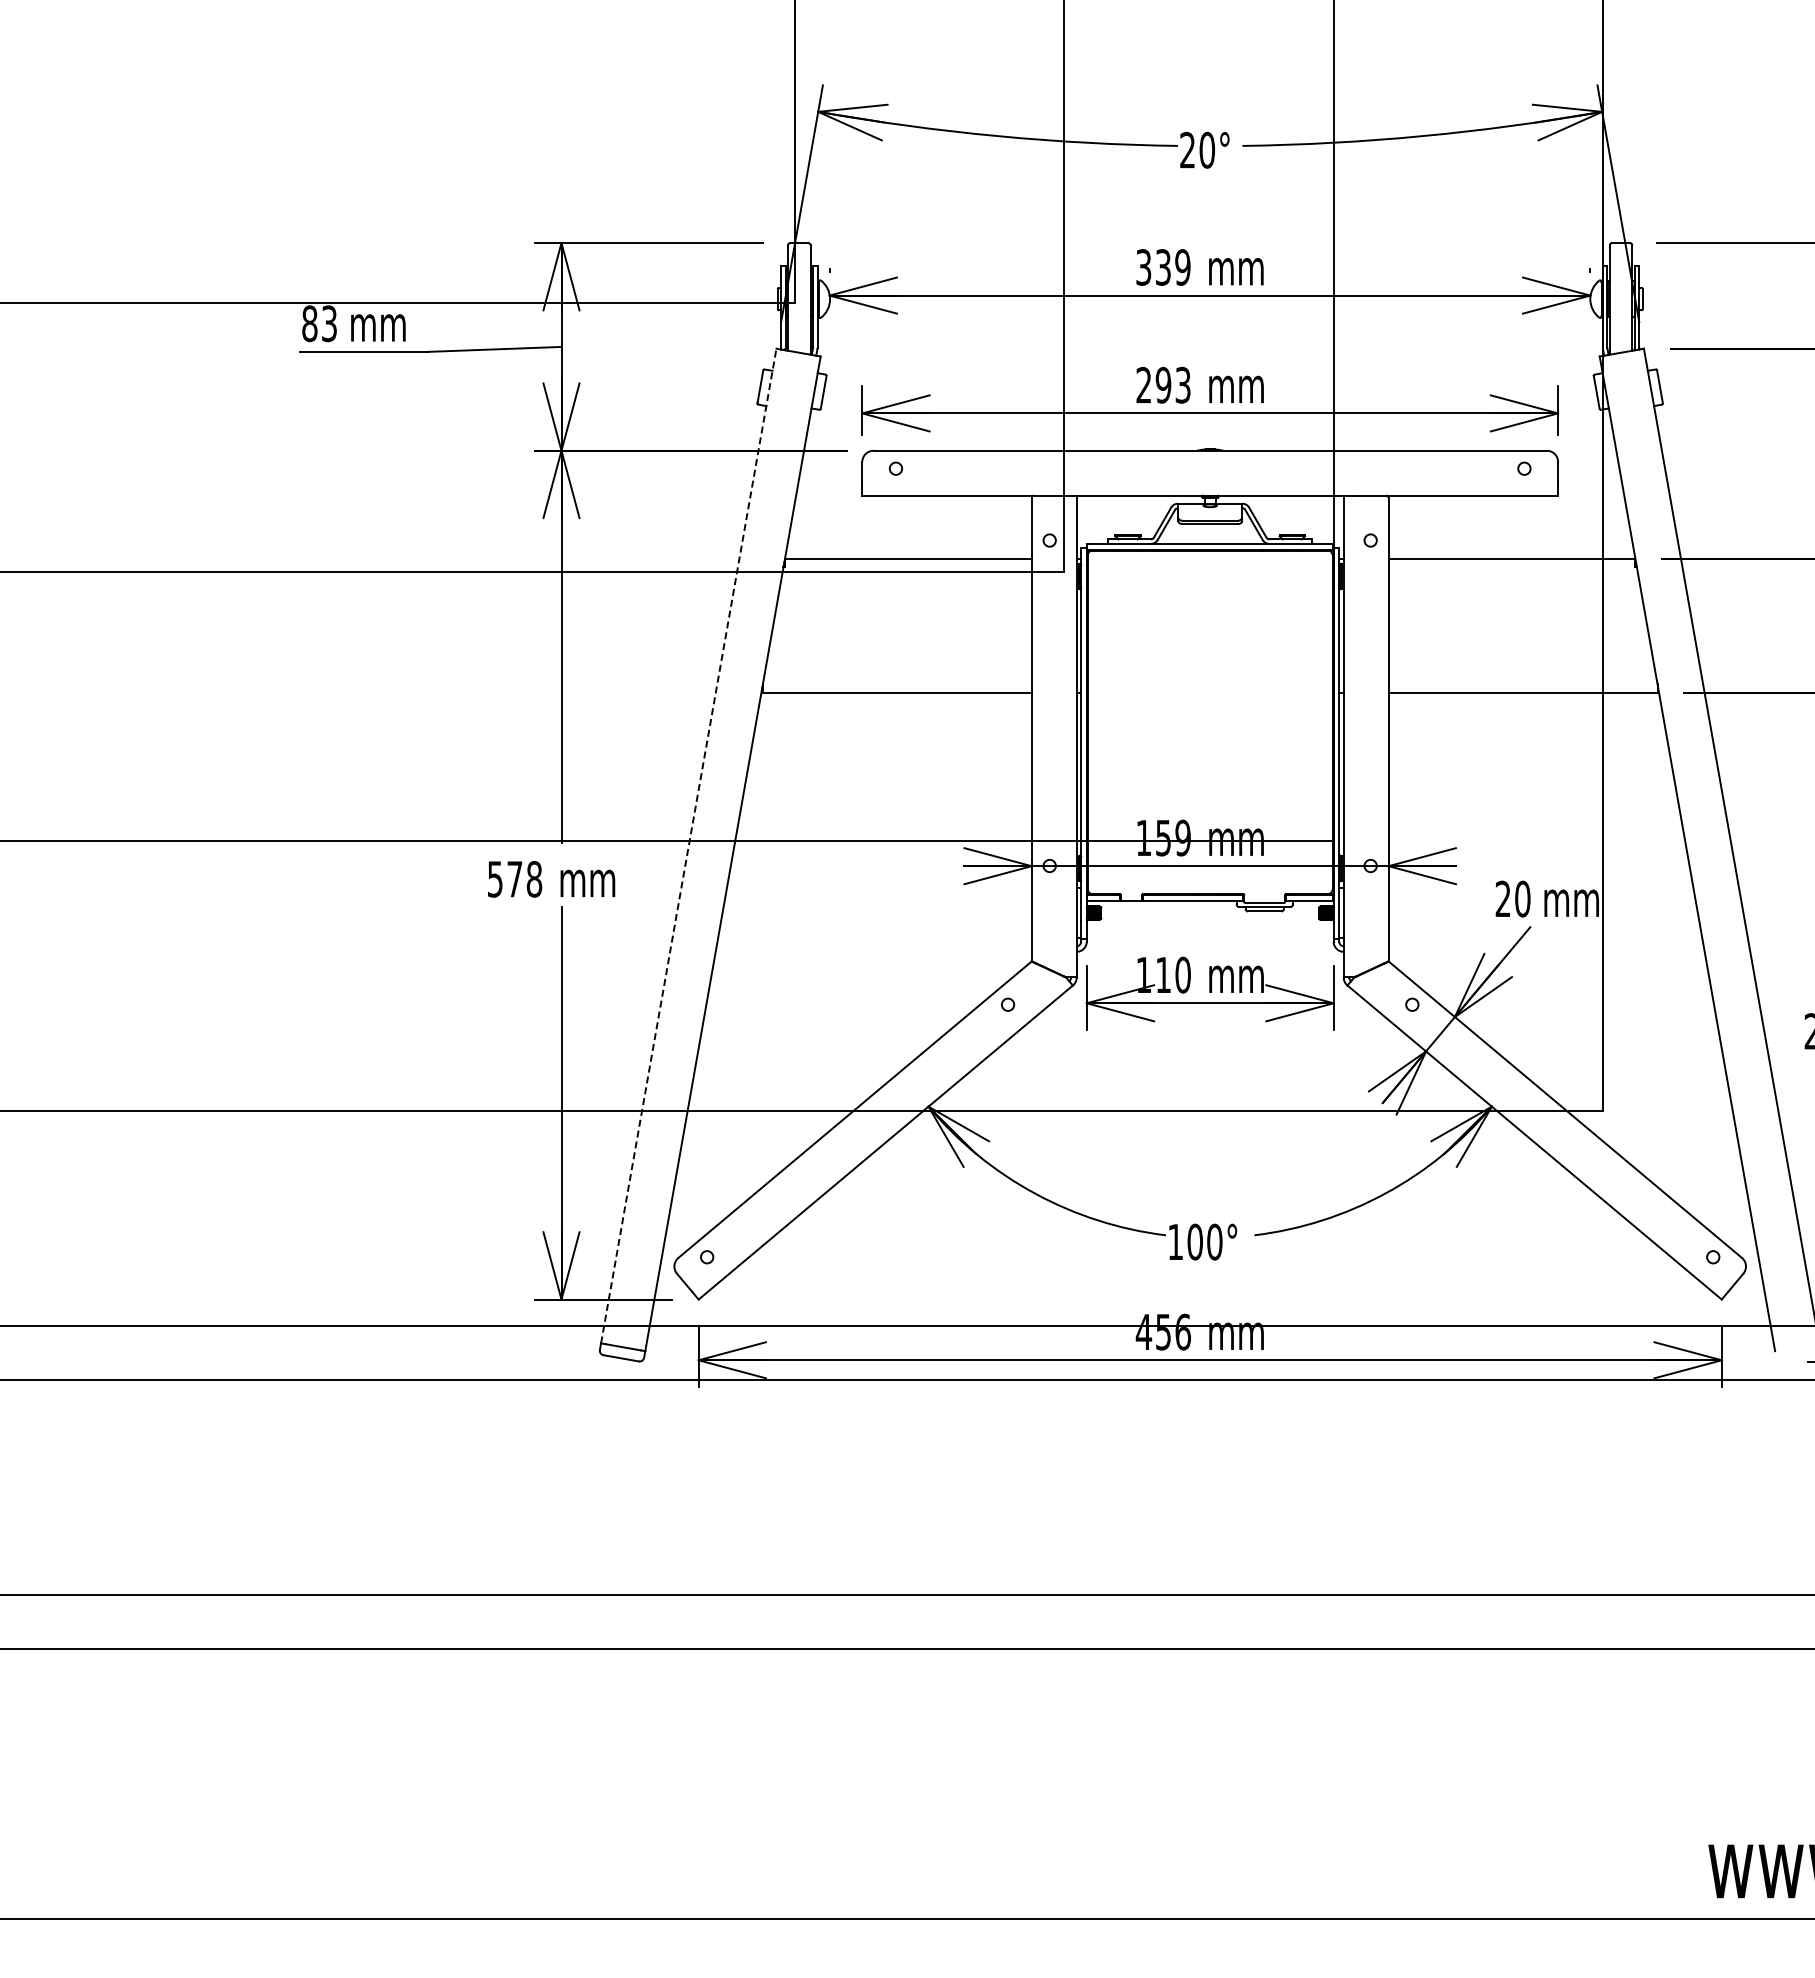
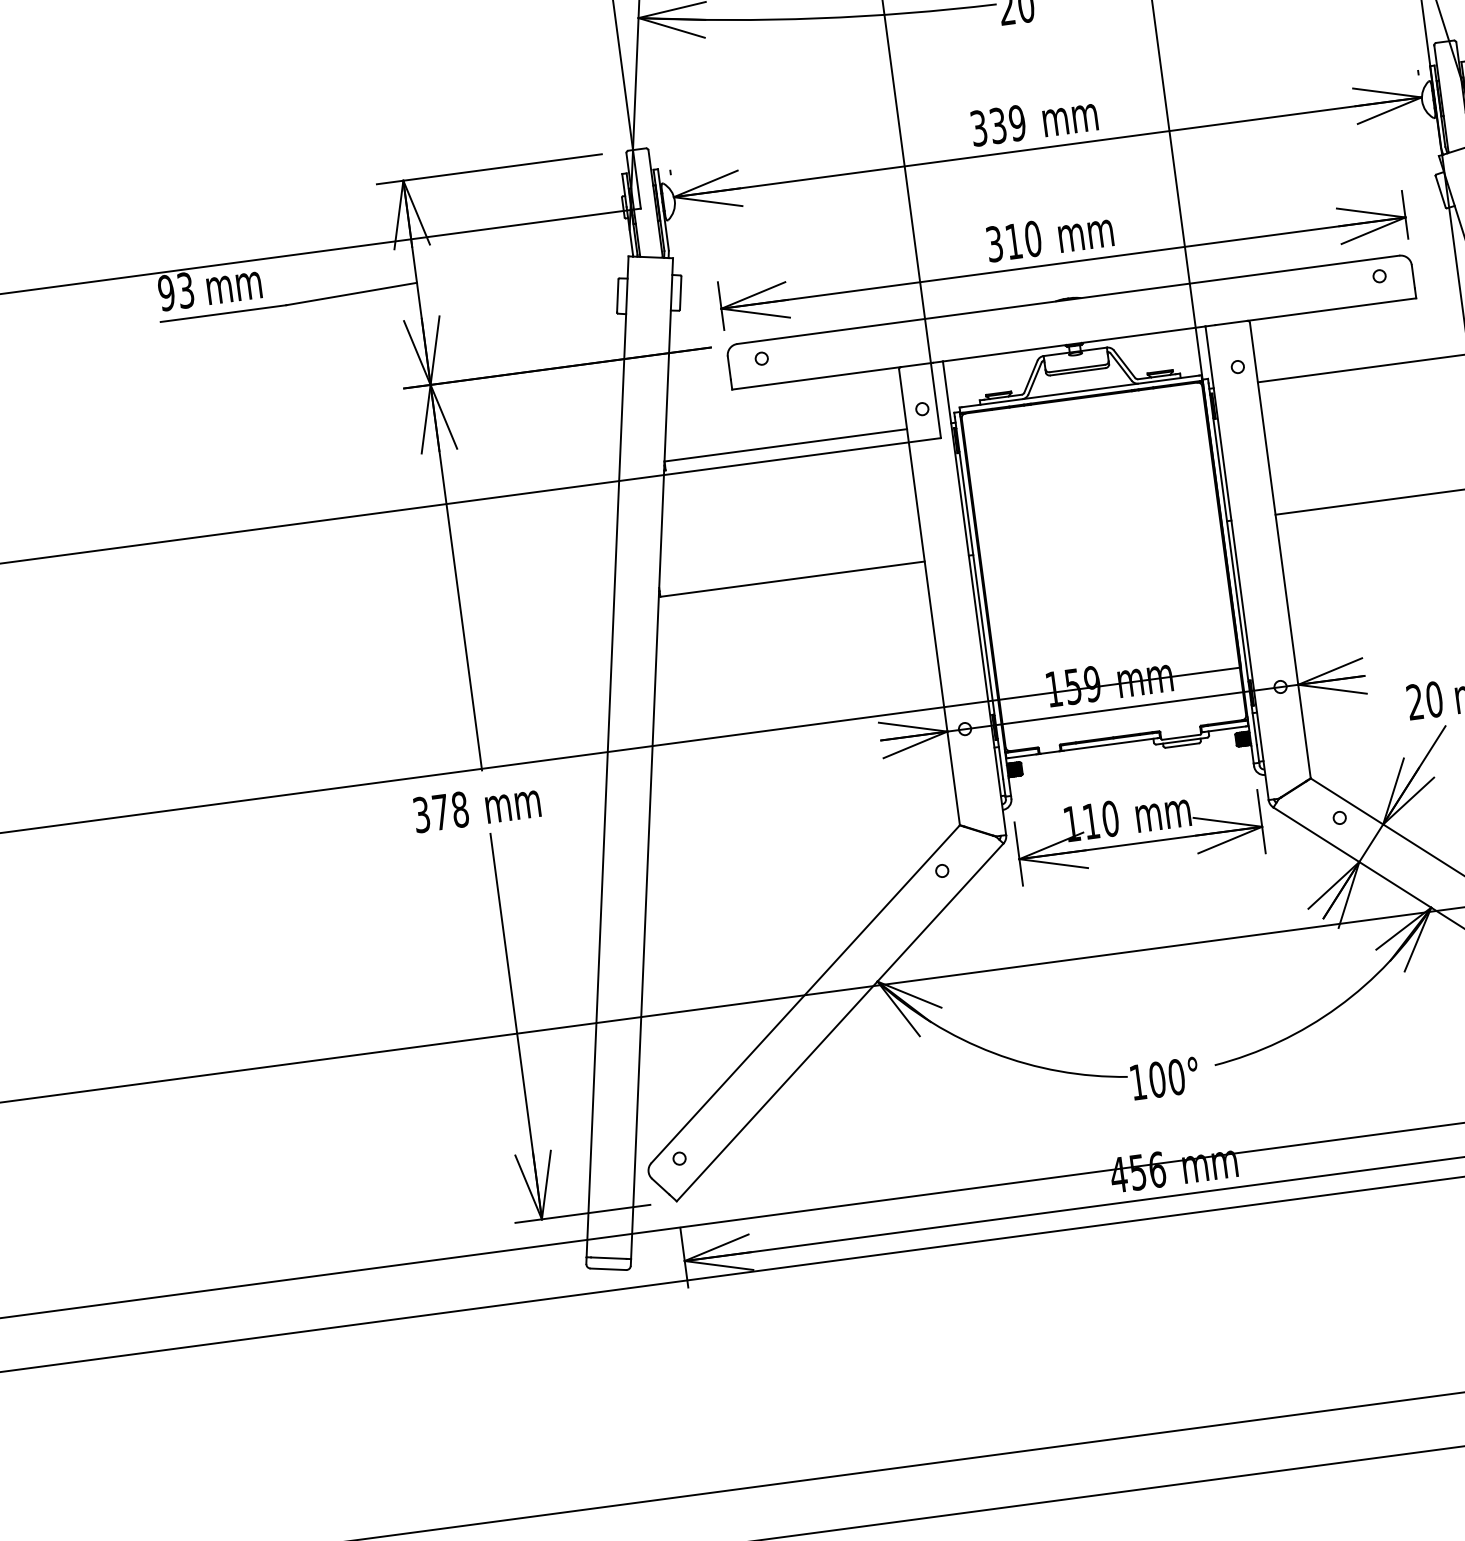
text: (309, 323) -> (166, 292), 83 -> 93
text: (1163, 384) -> (1013, 240), 293 -> 310
line: (688, 845) -> (607, 756), dashed -> solid
text: (495, 878) -> (421, 814), 578 -> 378

